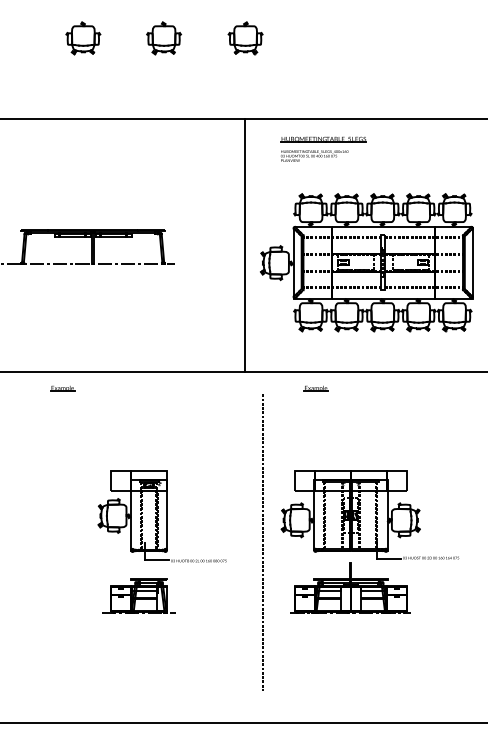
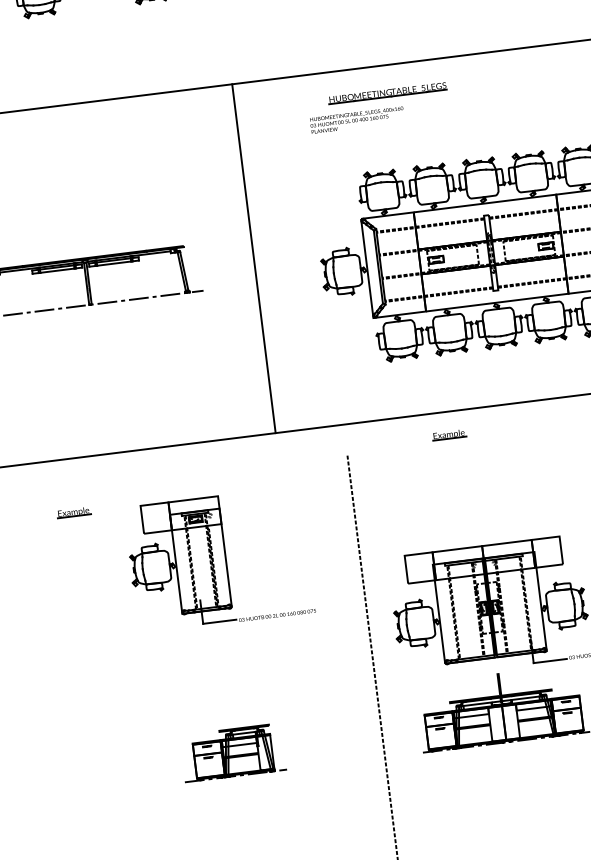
text: (314, 155) -> (356, 119), moved
line: (244, 245) -> (253, 258), moved
part: (62, 388) -> (73, 512), moved
part: (315, 388) -> (448, 434), moved
part: (161, 516) -> (218, 560), moved
part: (138, 595) -> (232, 752), moved

